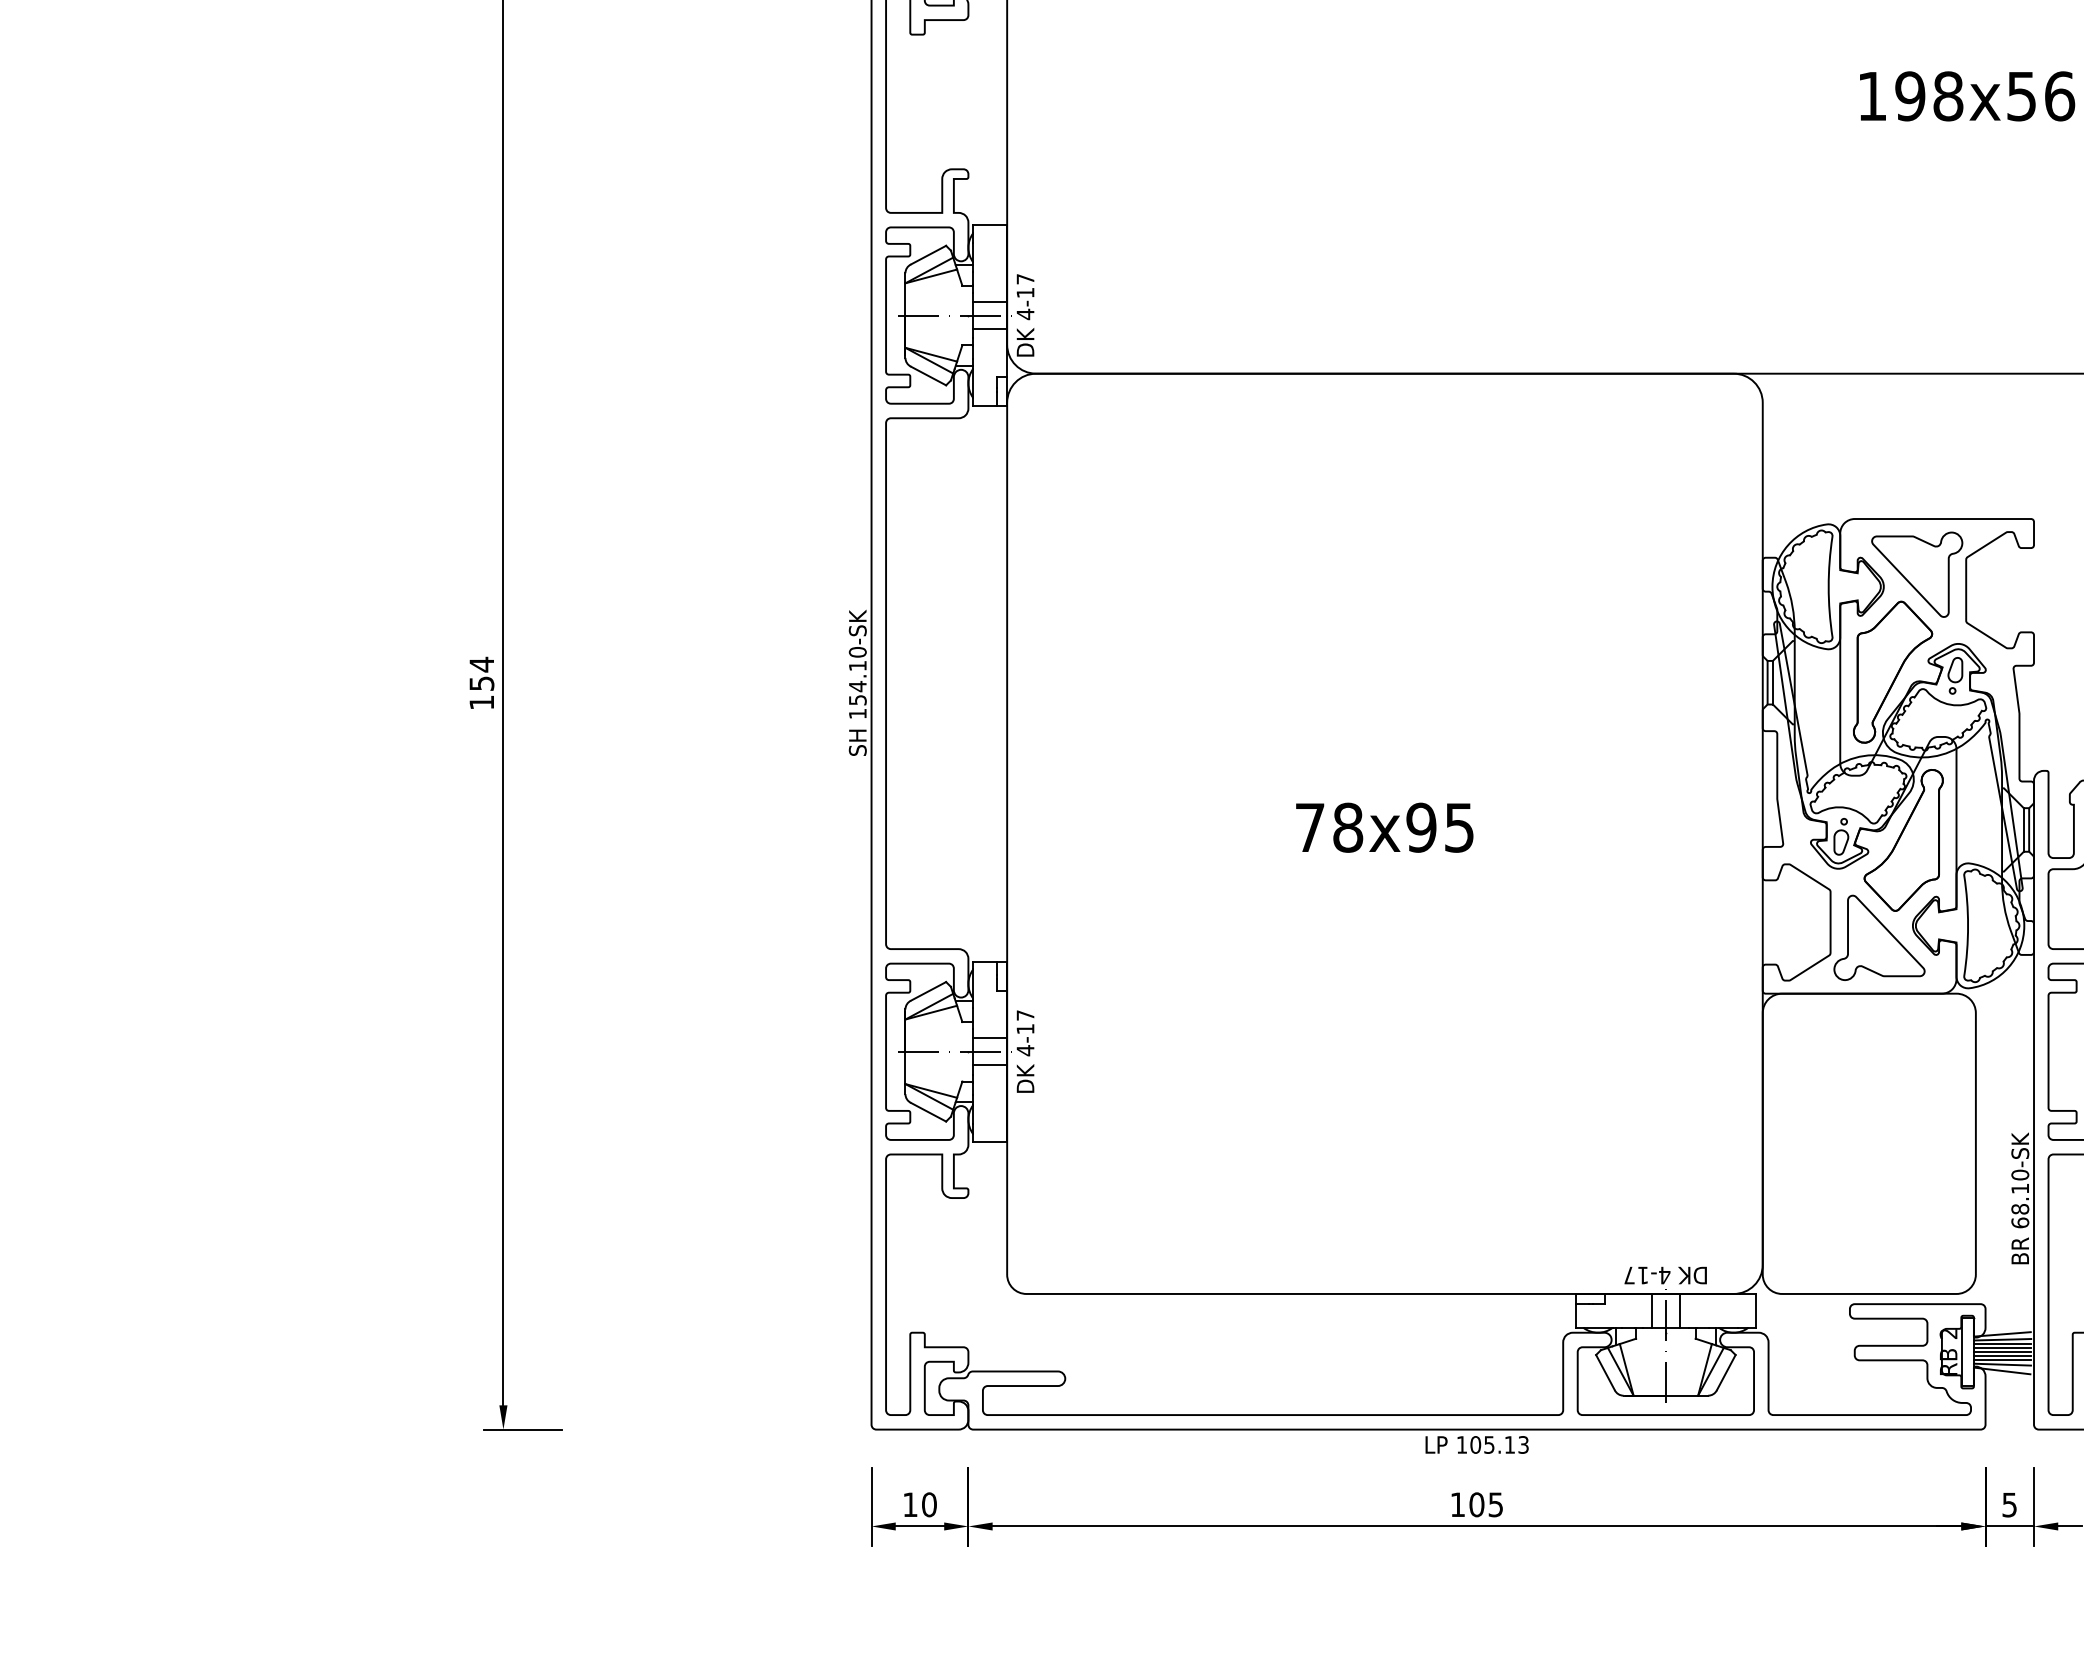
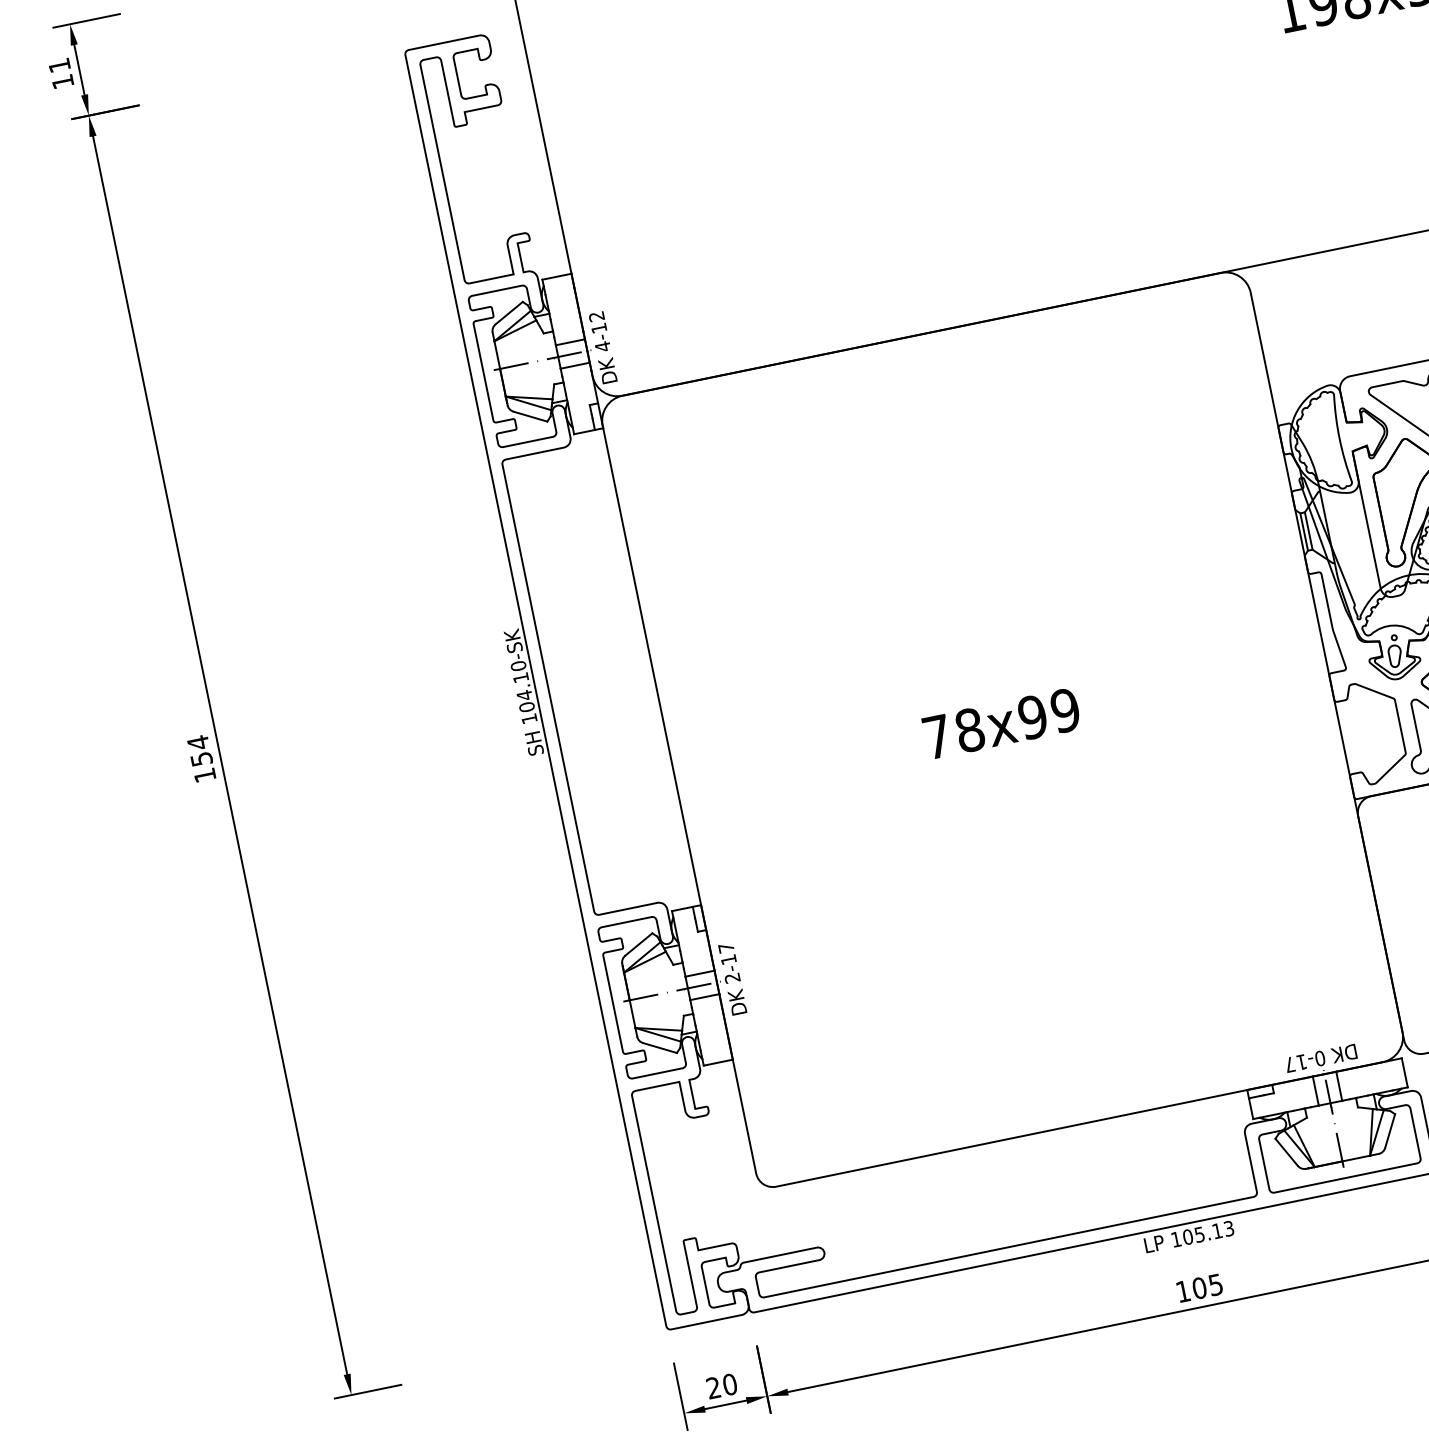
text: (1025, 279) -> (596, 316), 4-17 -> 4-12
text: (857, 699) -> (526, 706), 154.10-SK -> 104.10-SK
text: (1459, 827) -> (1065, 710), 78x95 -> 78x99
text: (1025, 1050) -> (732, 978), 4-17 -> 2-17
text: (1664, 1275) -> (1320, 1058), 4-17 -> 0-17
text: (910, 1504) -> (713, 1387), 10 -> 20

